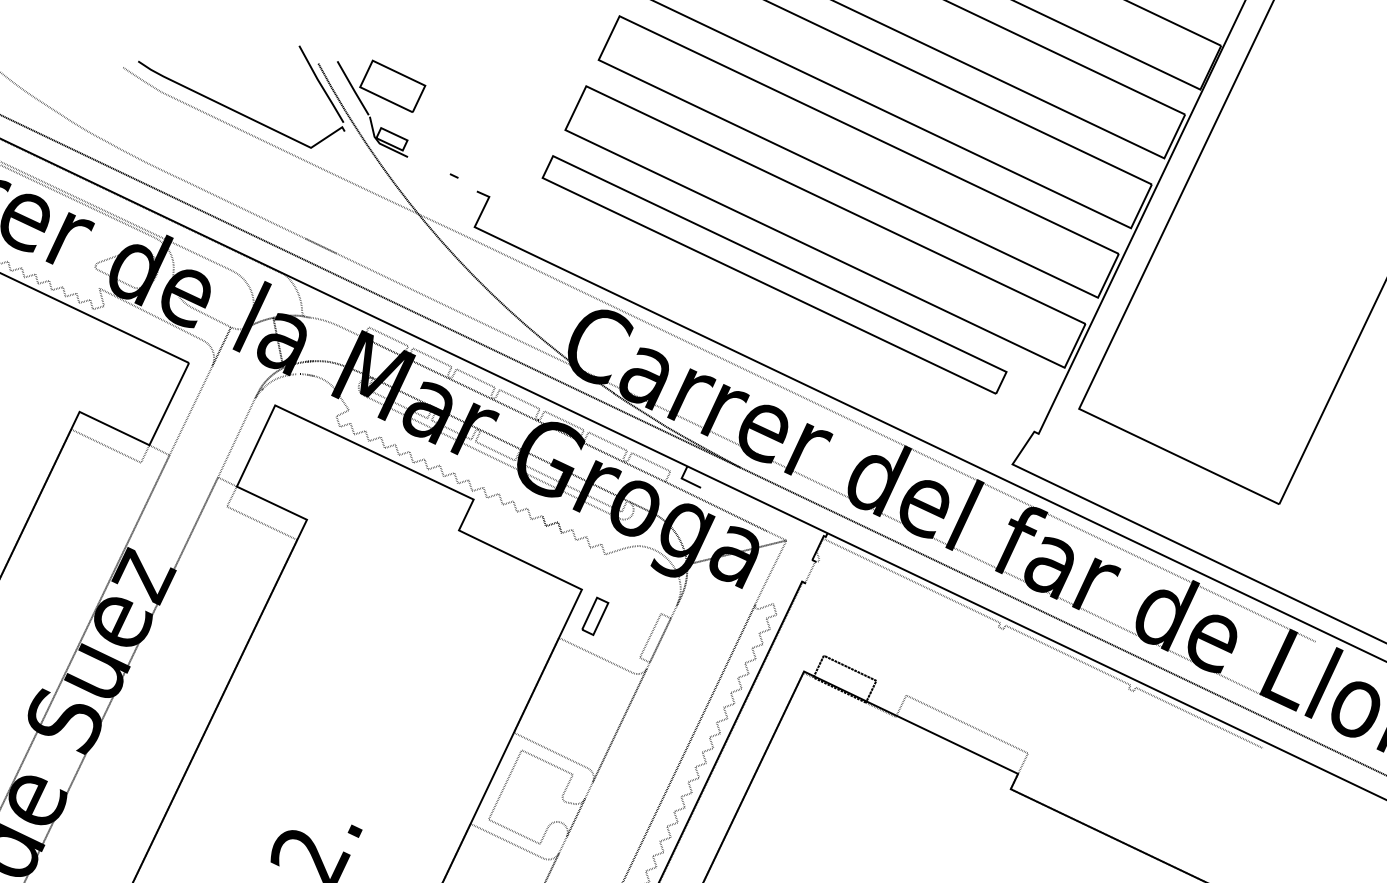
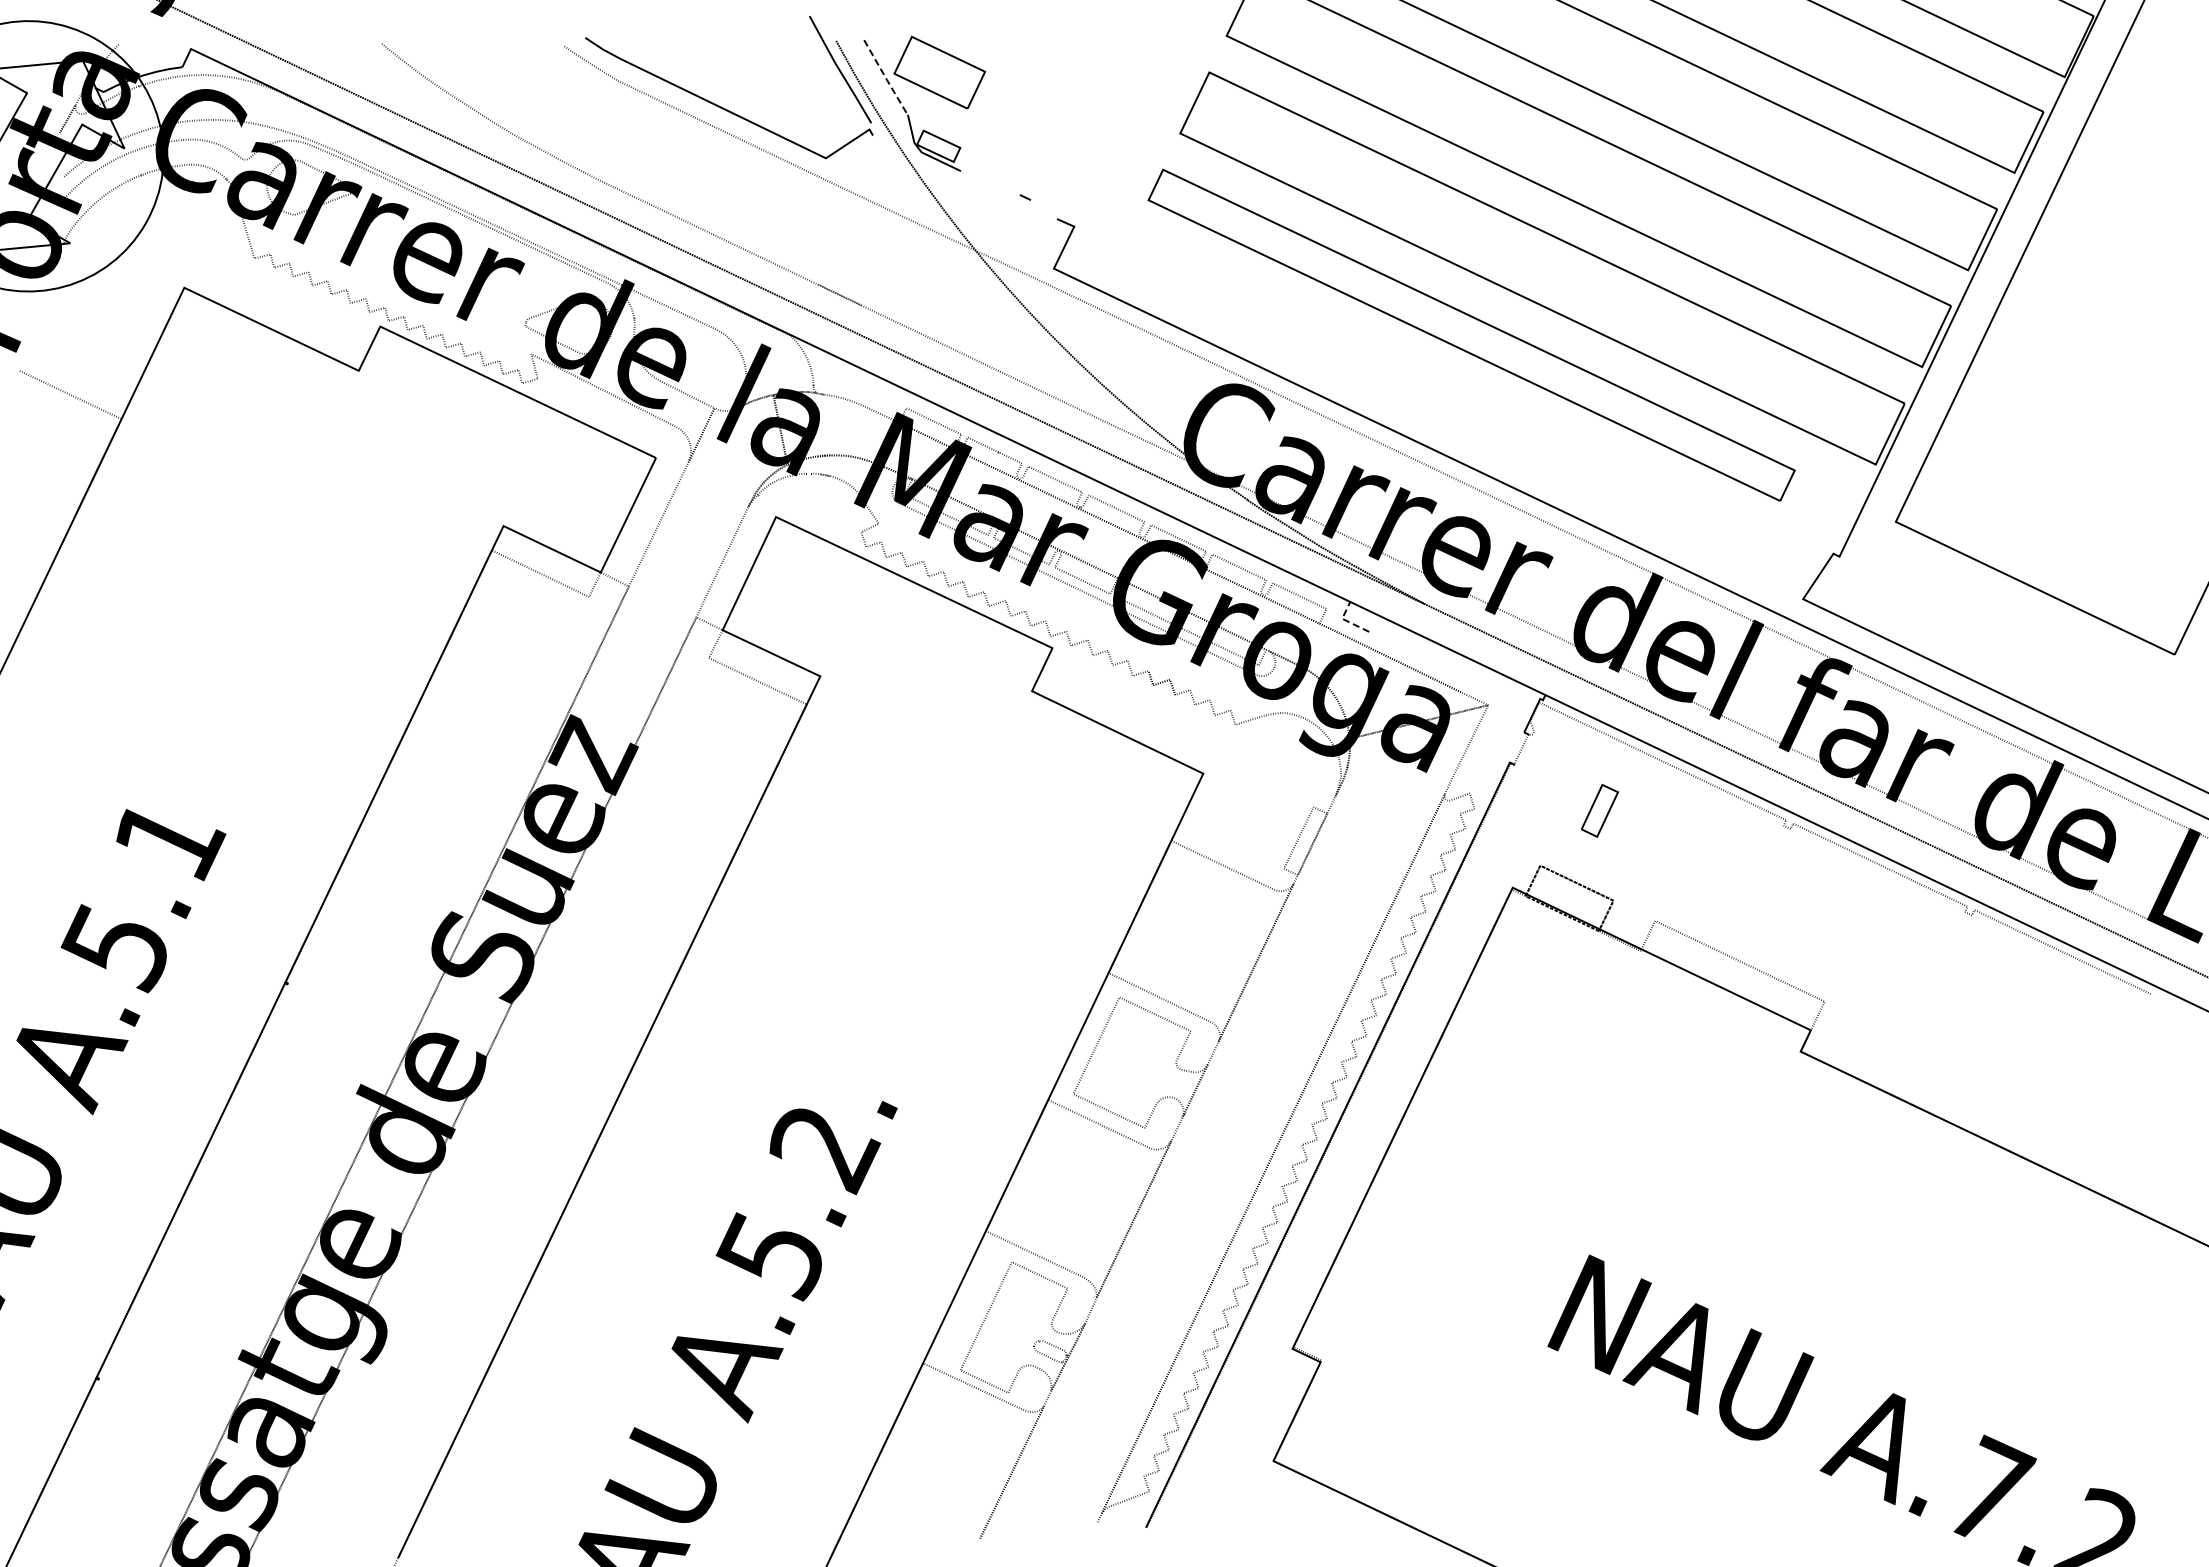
line: (353, 88) -> (884, 75), solid -> dashed
line: (684, 479) -> (1346, 620), solid -> dashed
part: (594, 616) -> (1599, 810), moved

